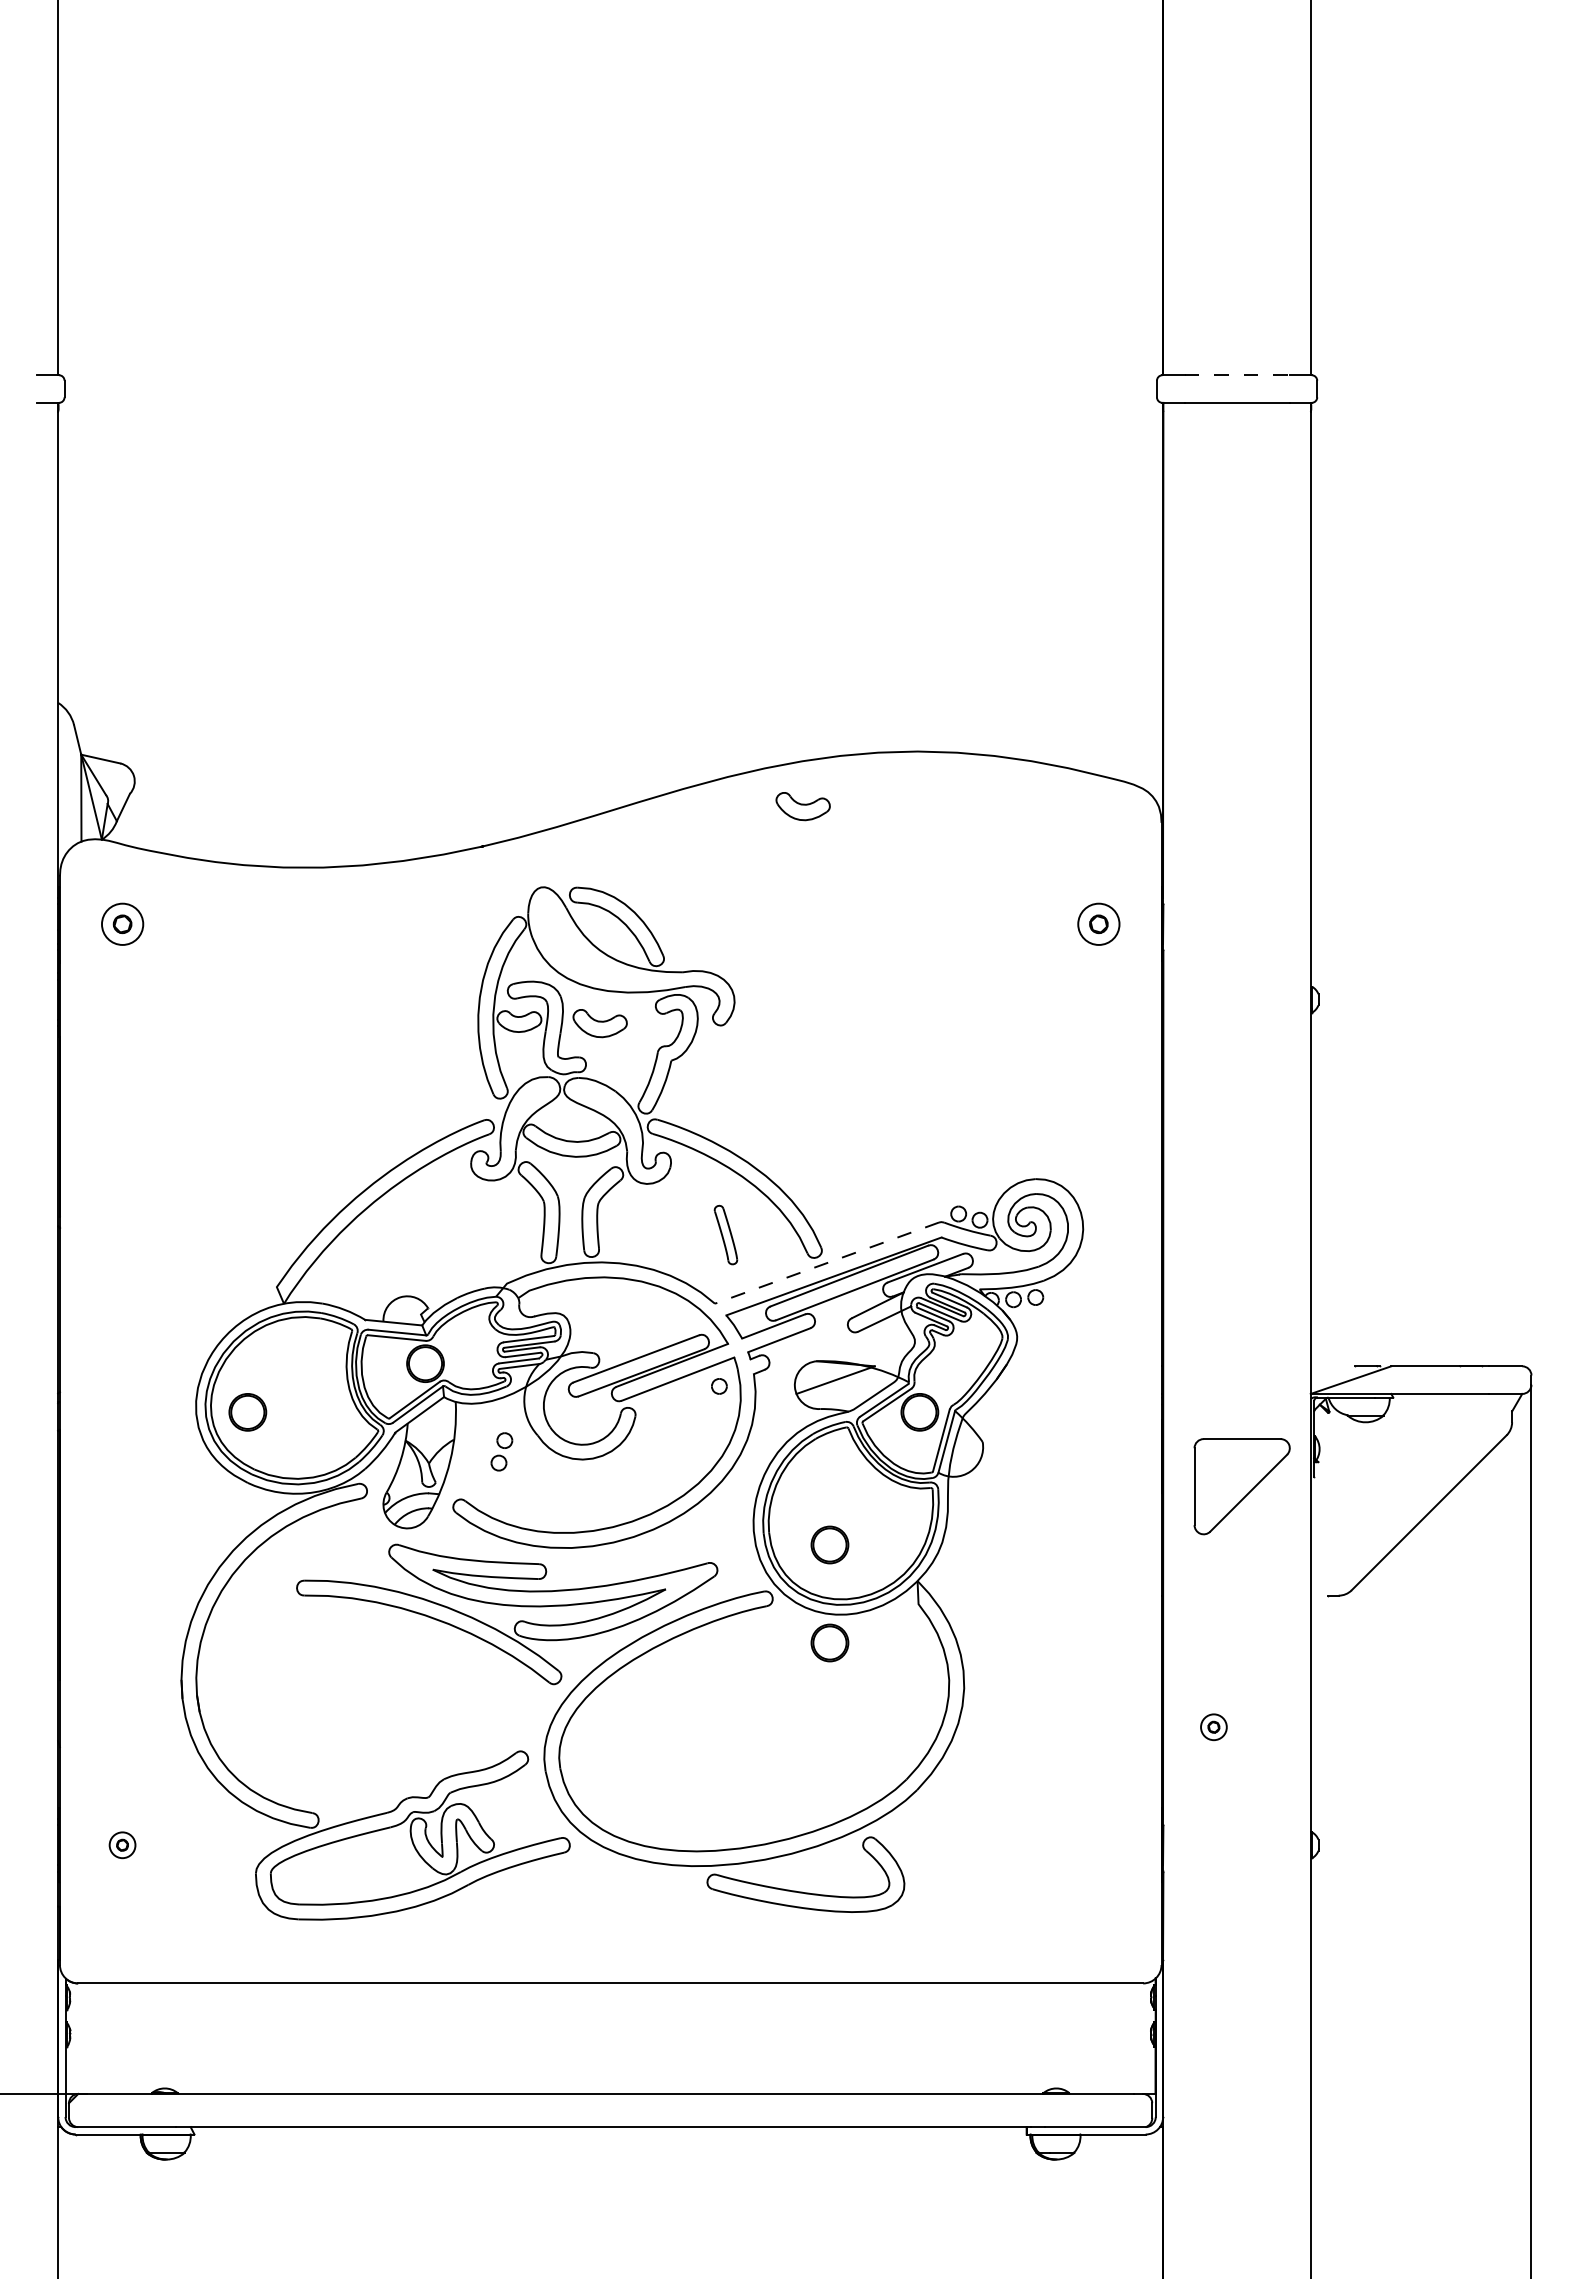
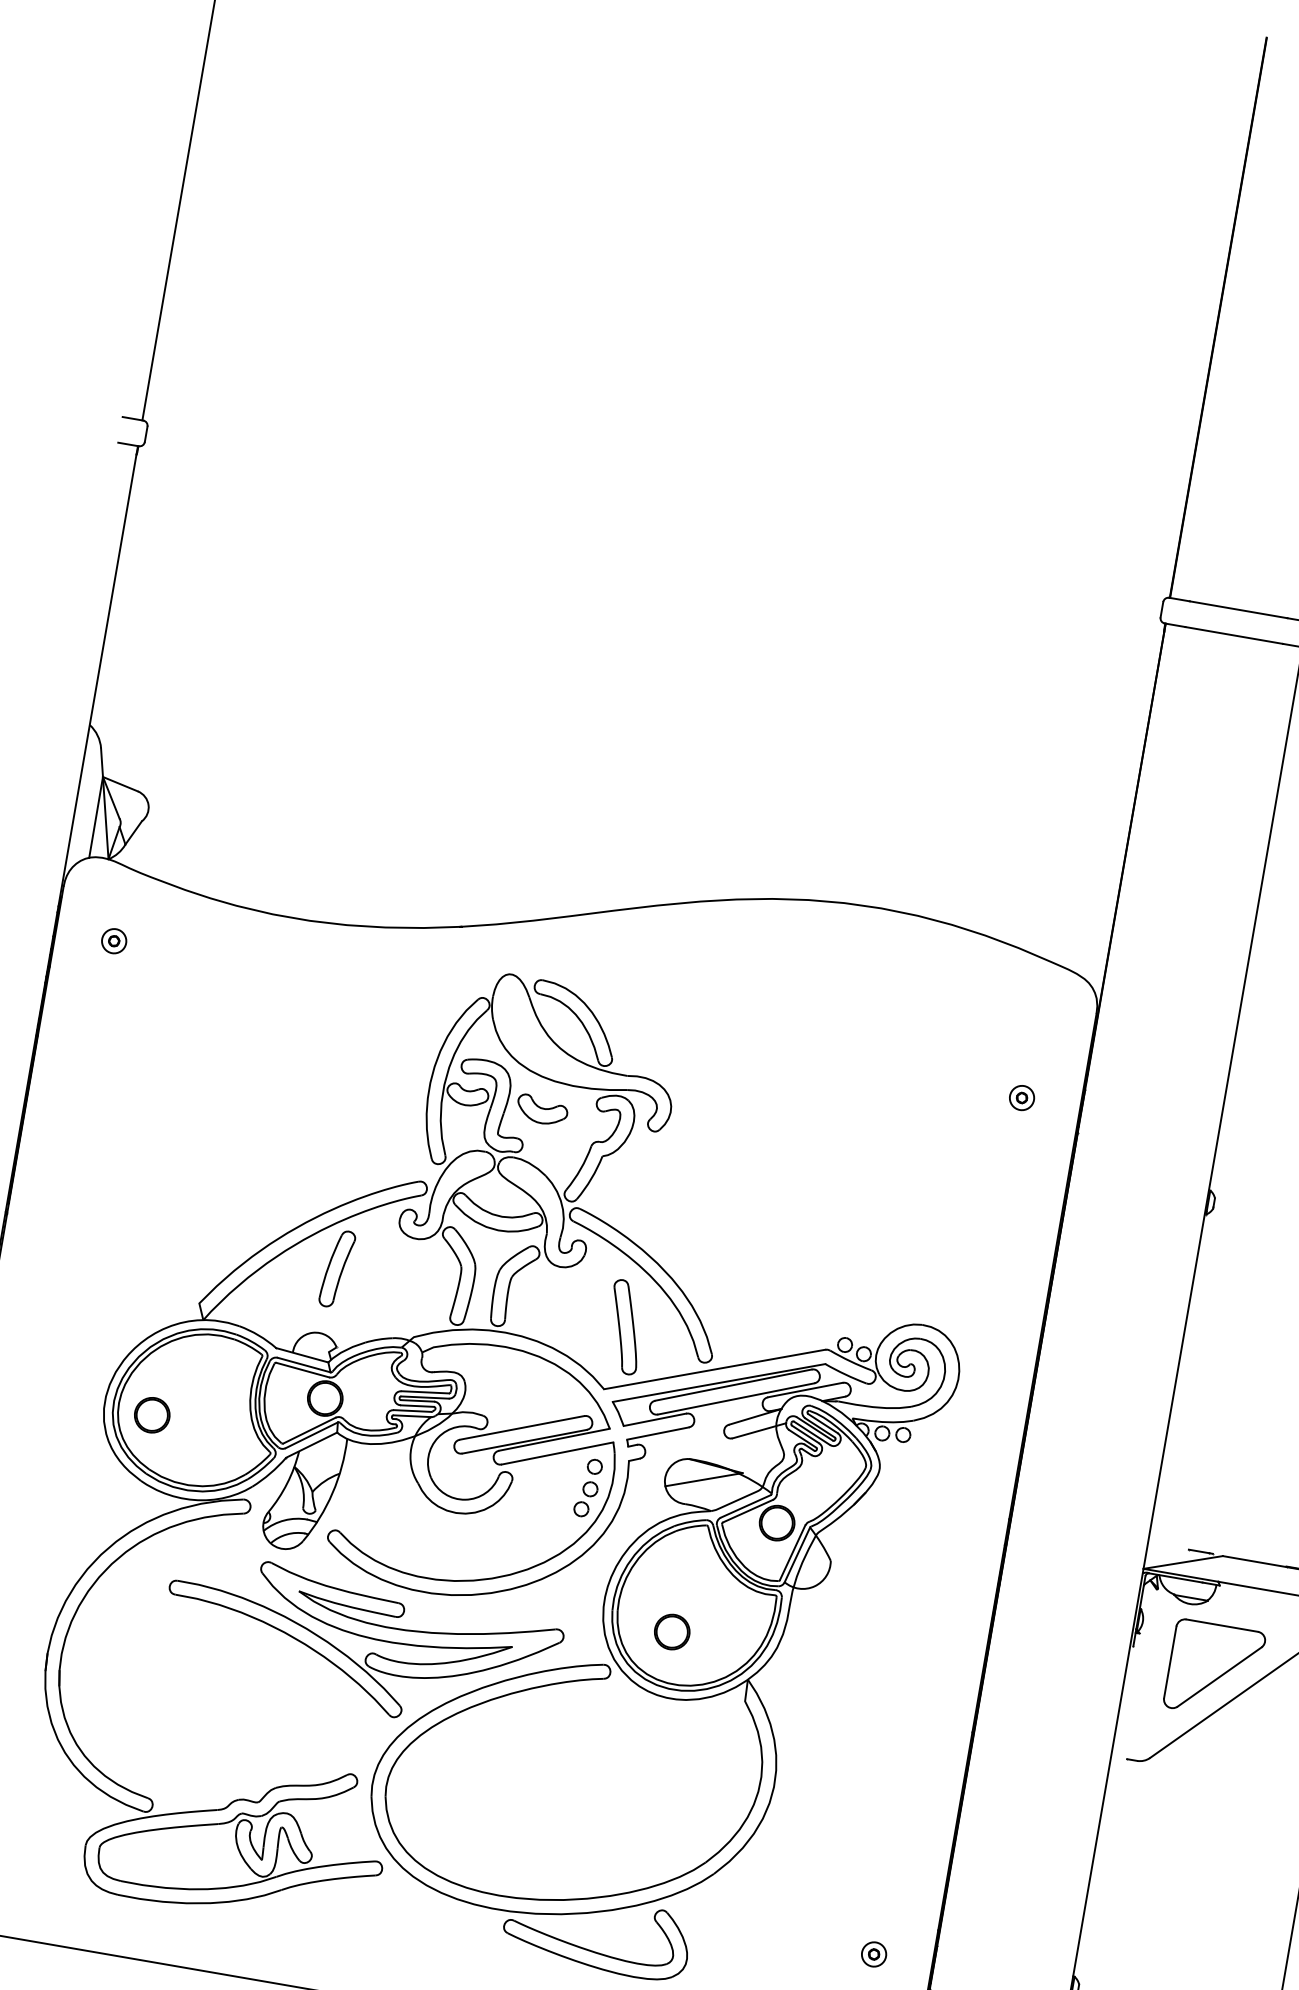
line: (1237, 375) -> (1239, 610), dashed -> solid
part: (802, 806) -> (765, 940), removed
part: (122, 923) -> (114, 940), size x0.62
part: (1098, 923) -> (1021, 1097), size x0.62
part: (414, 1226) -> (337, 1269), added
part: (725, 1234) -> (624, 1326), size x1.67
line: (826, 1263) -> (714, 1369), dashed -> solid
part: (501, 1451) -> (585, 1498), moved
part: (1241, 1486) -> (1213, 1669), moved
part: (829, 1642) -> (656, 1722), removed
part: (1213, 1727) -> (873, 1954), moved

